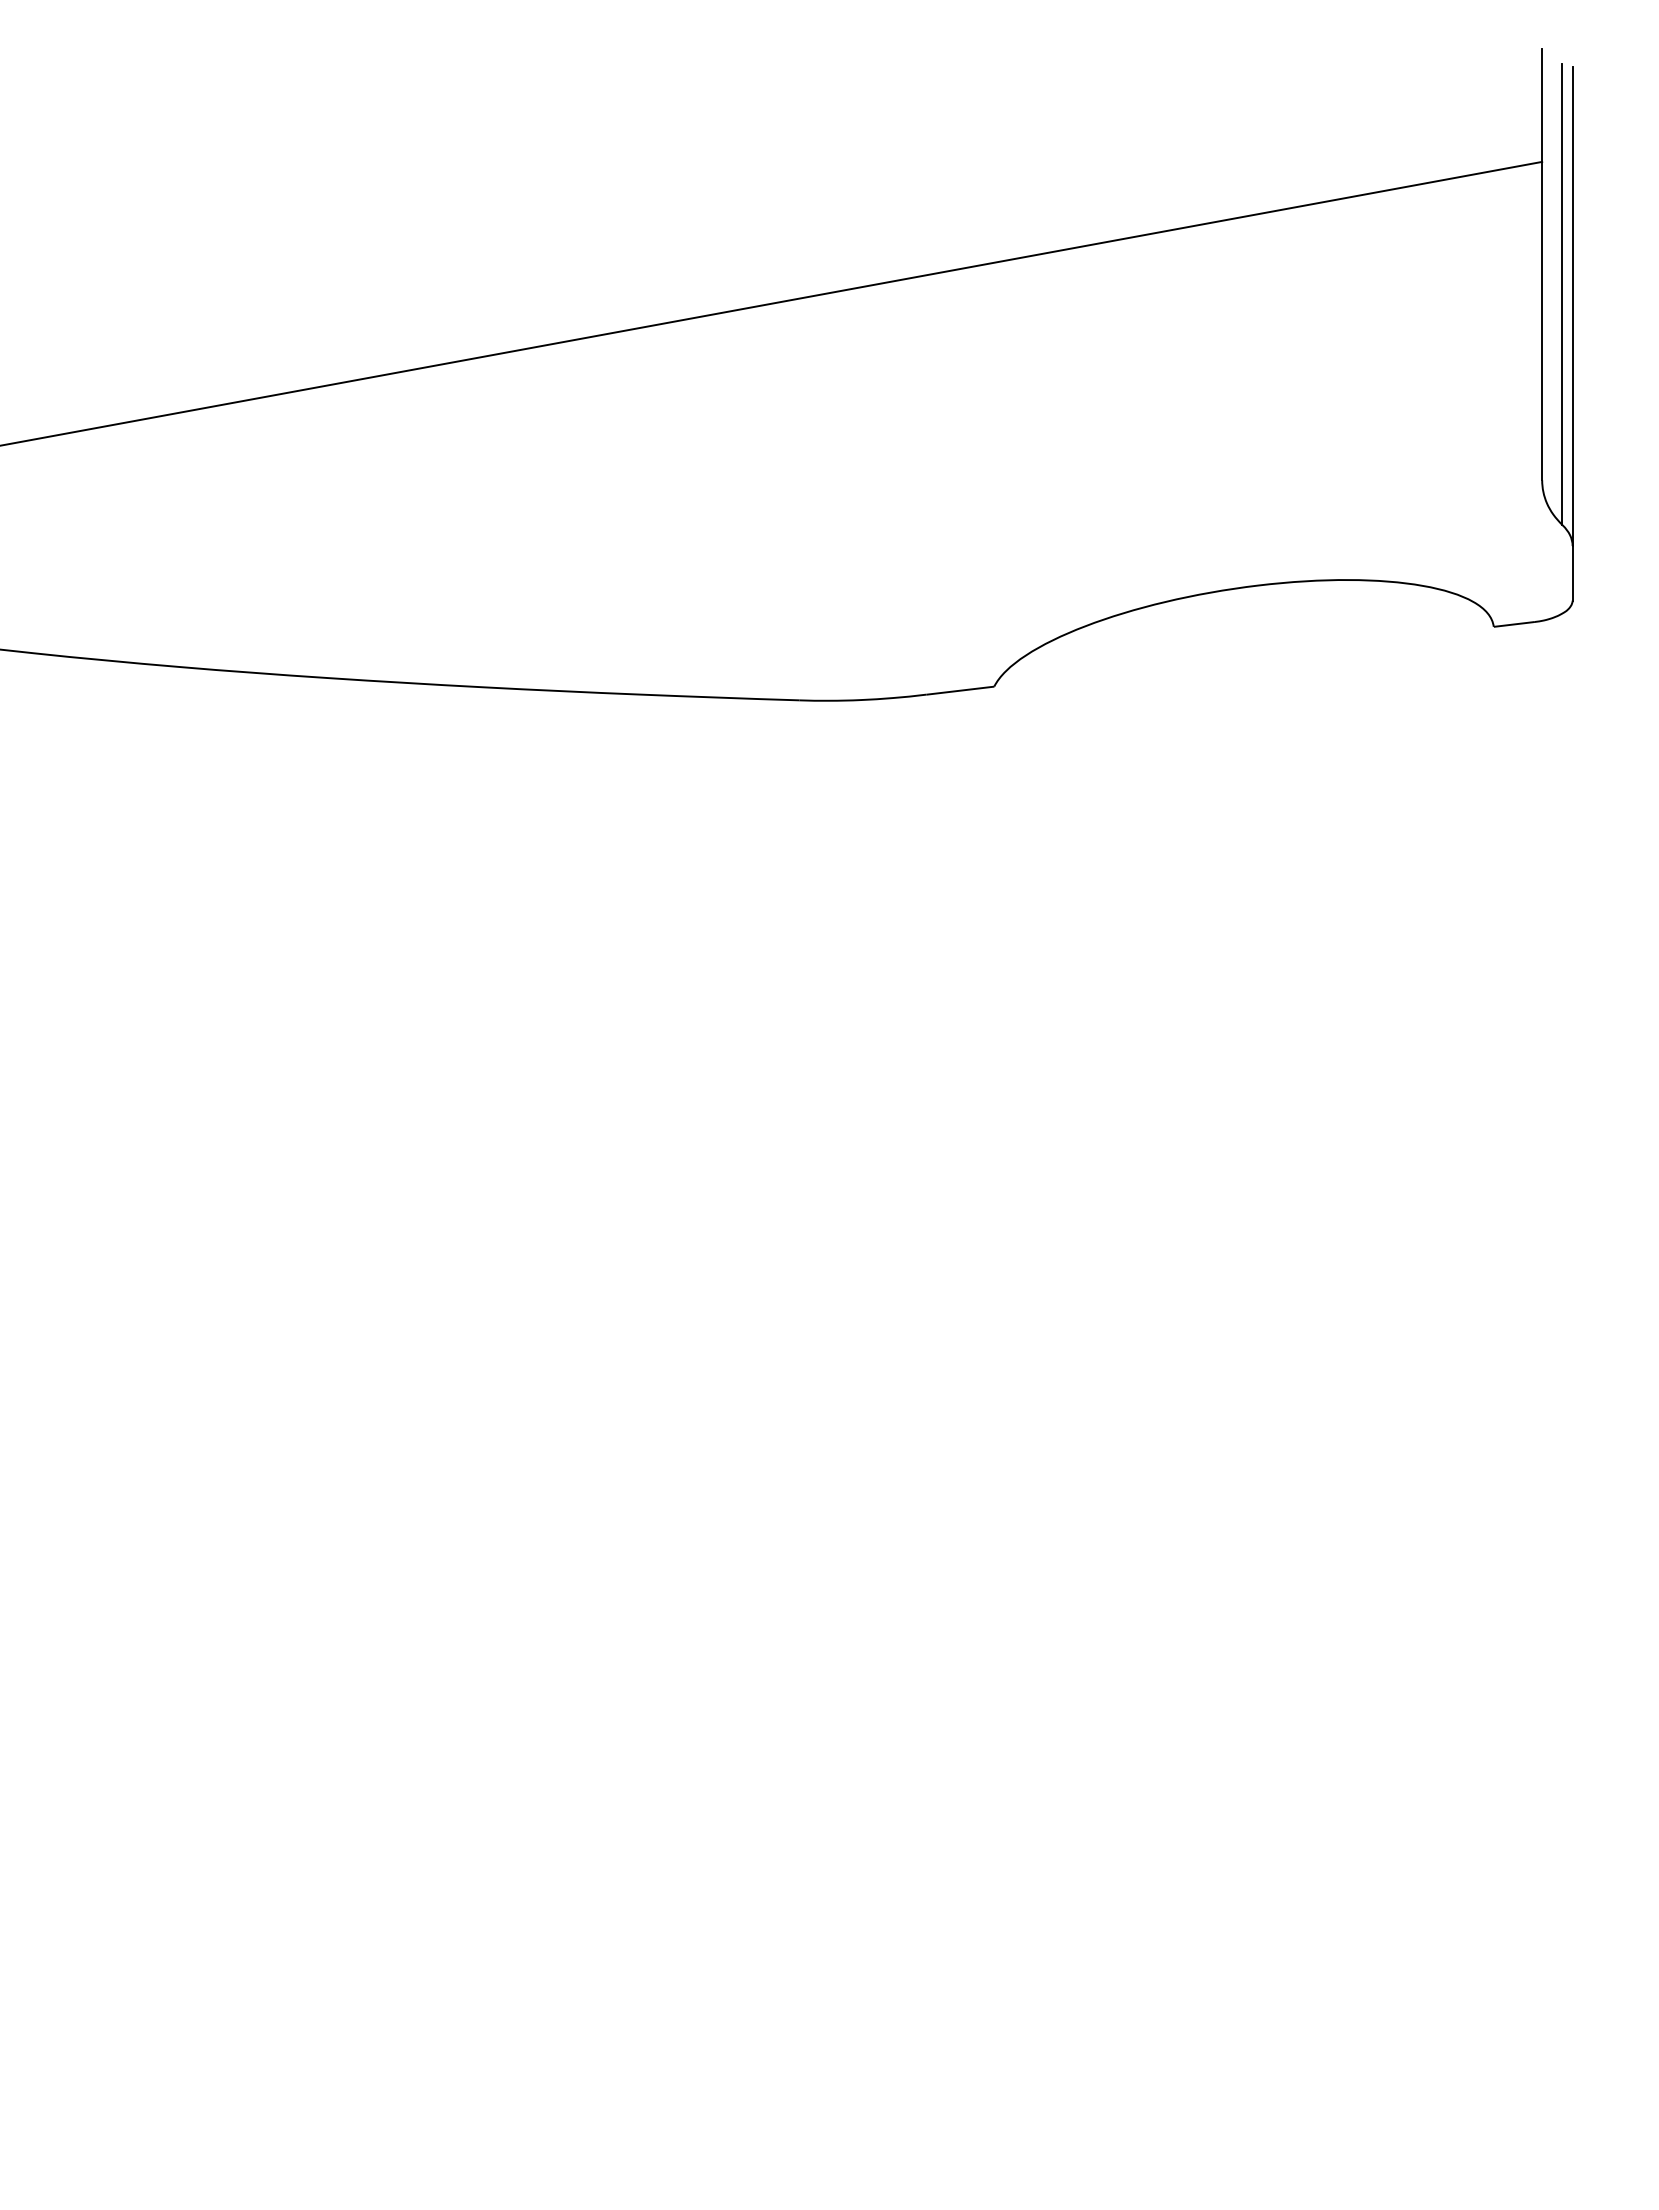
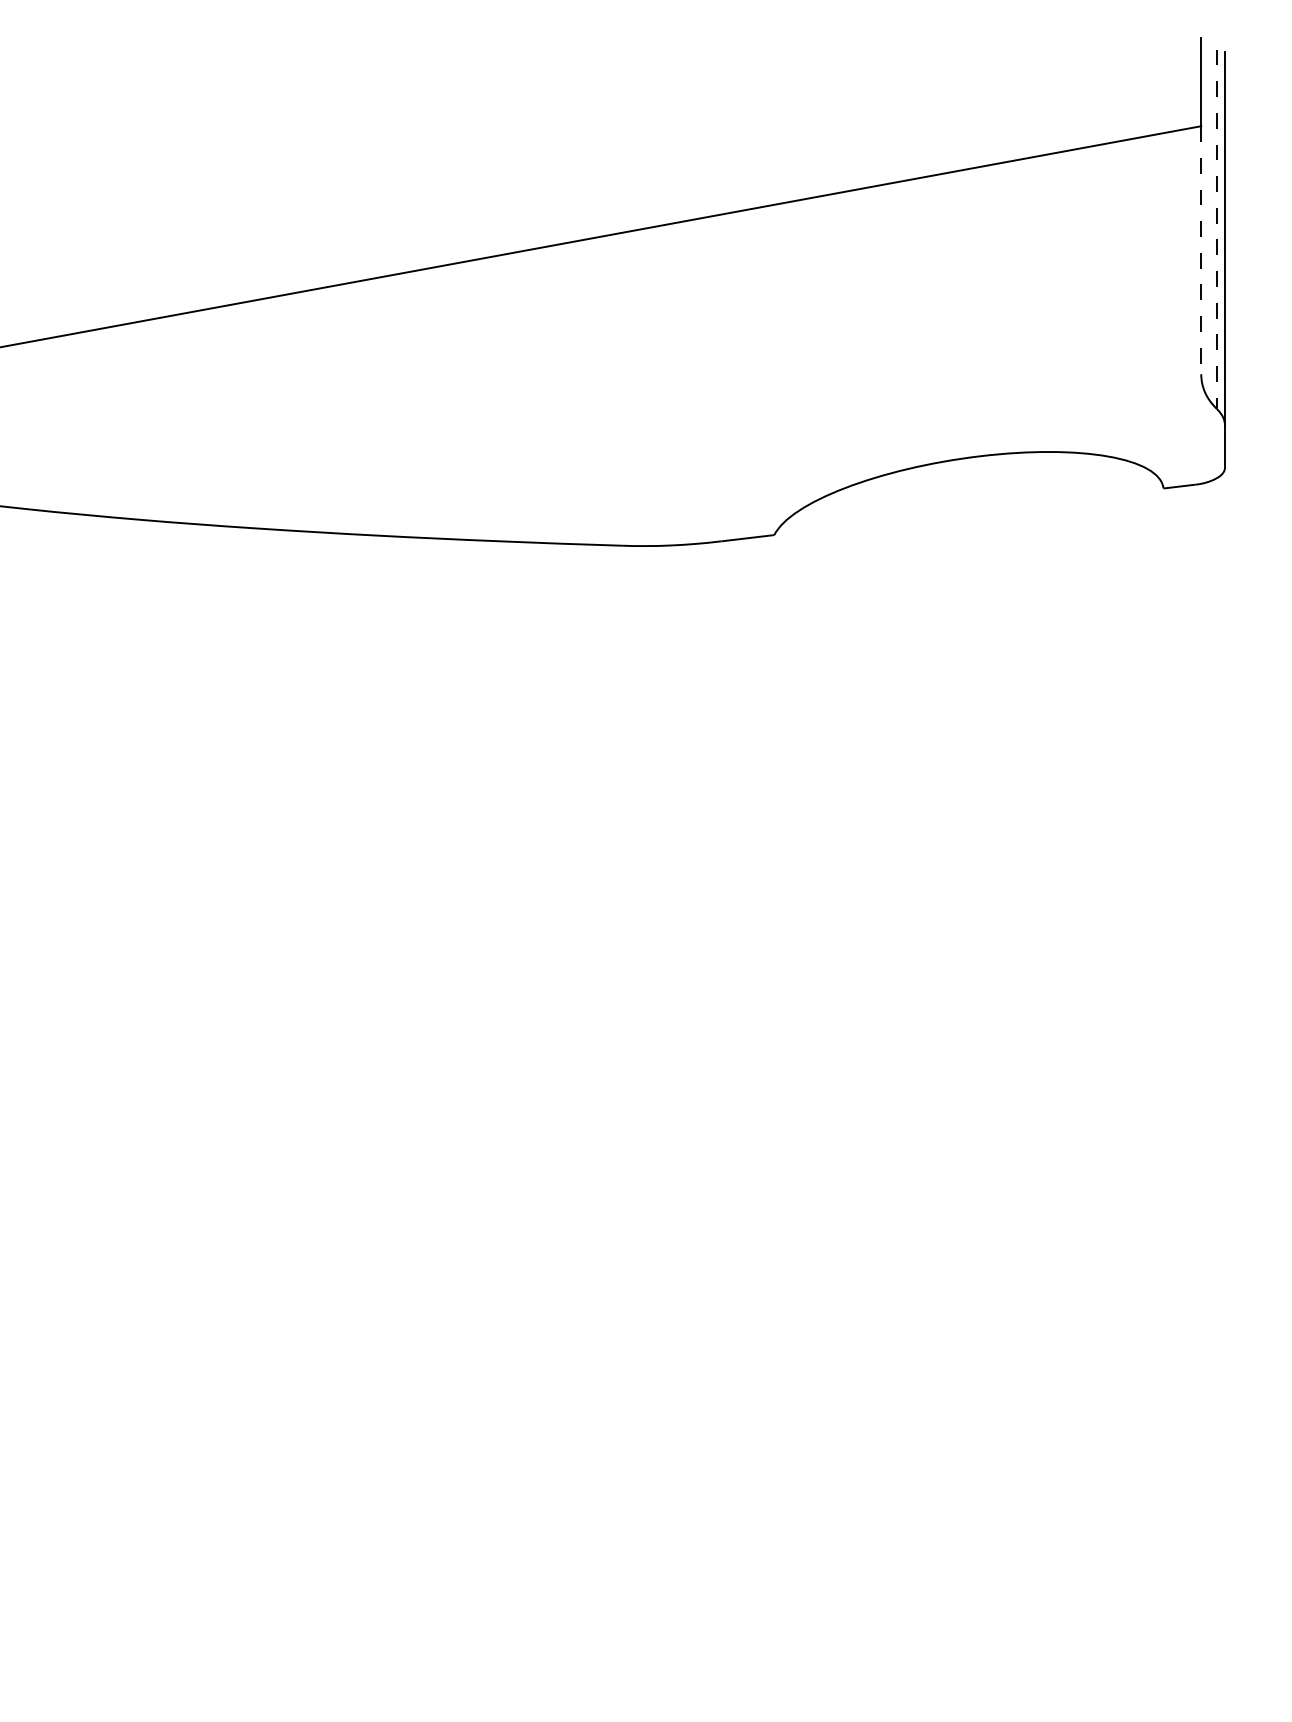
line: (1562, 294) -> (1217, 229), solid -> dashed
line: (1542, 321) -> (1201, 250), solid -> dashed

